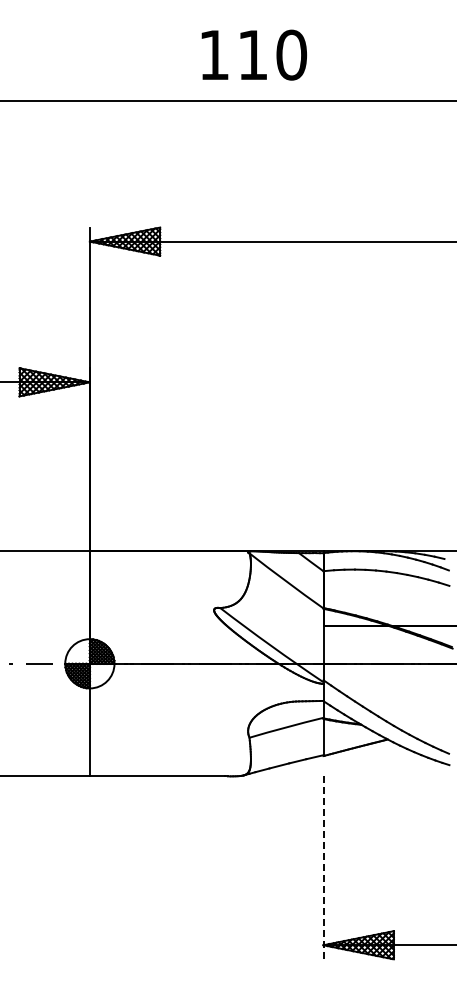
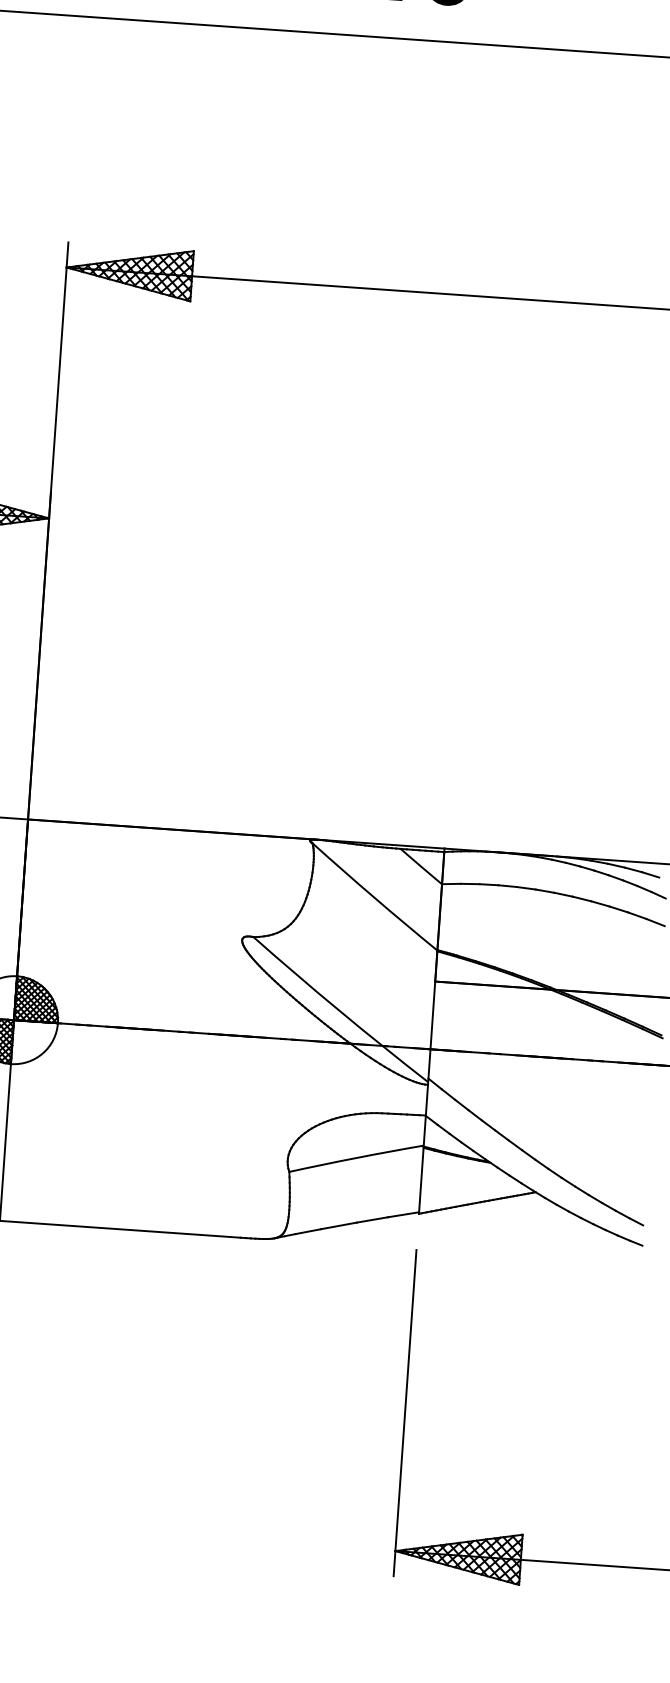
line: (323, 868) -> (404, 1414), dashed -> solid

